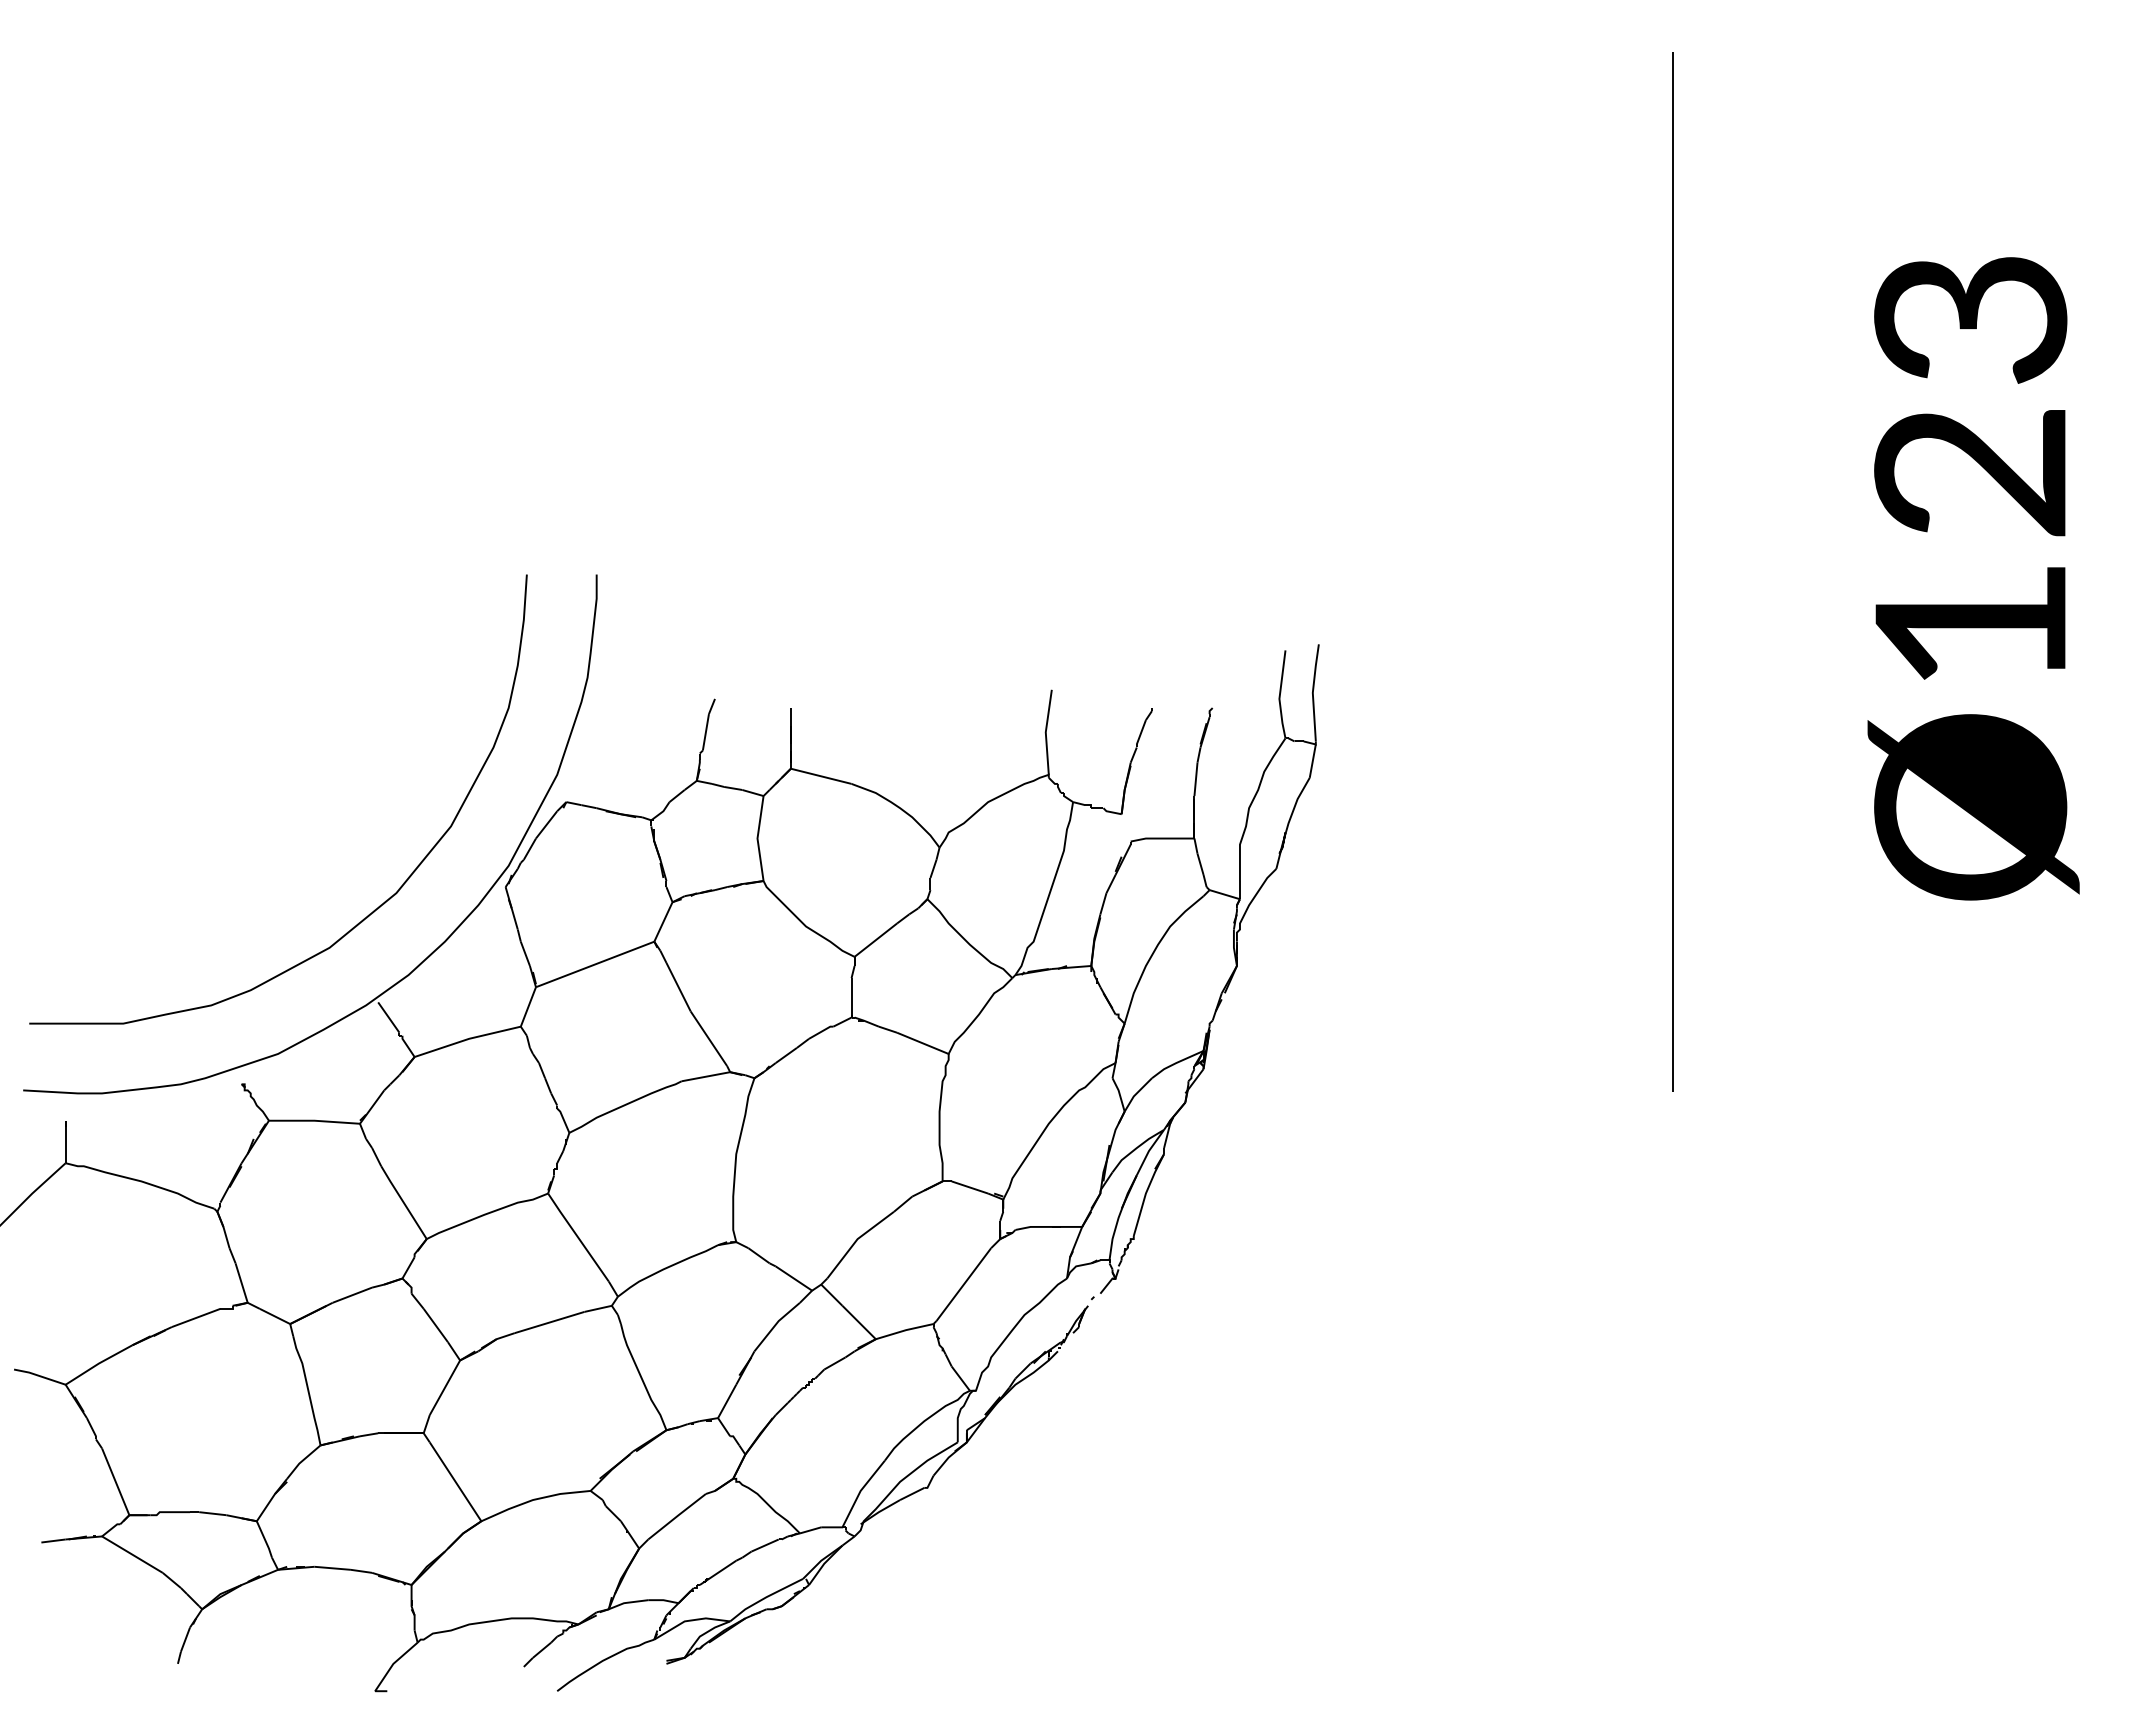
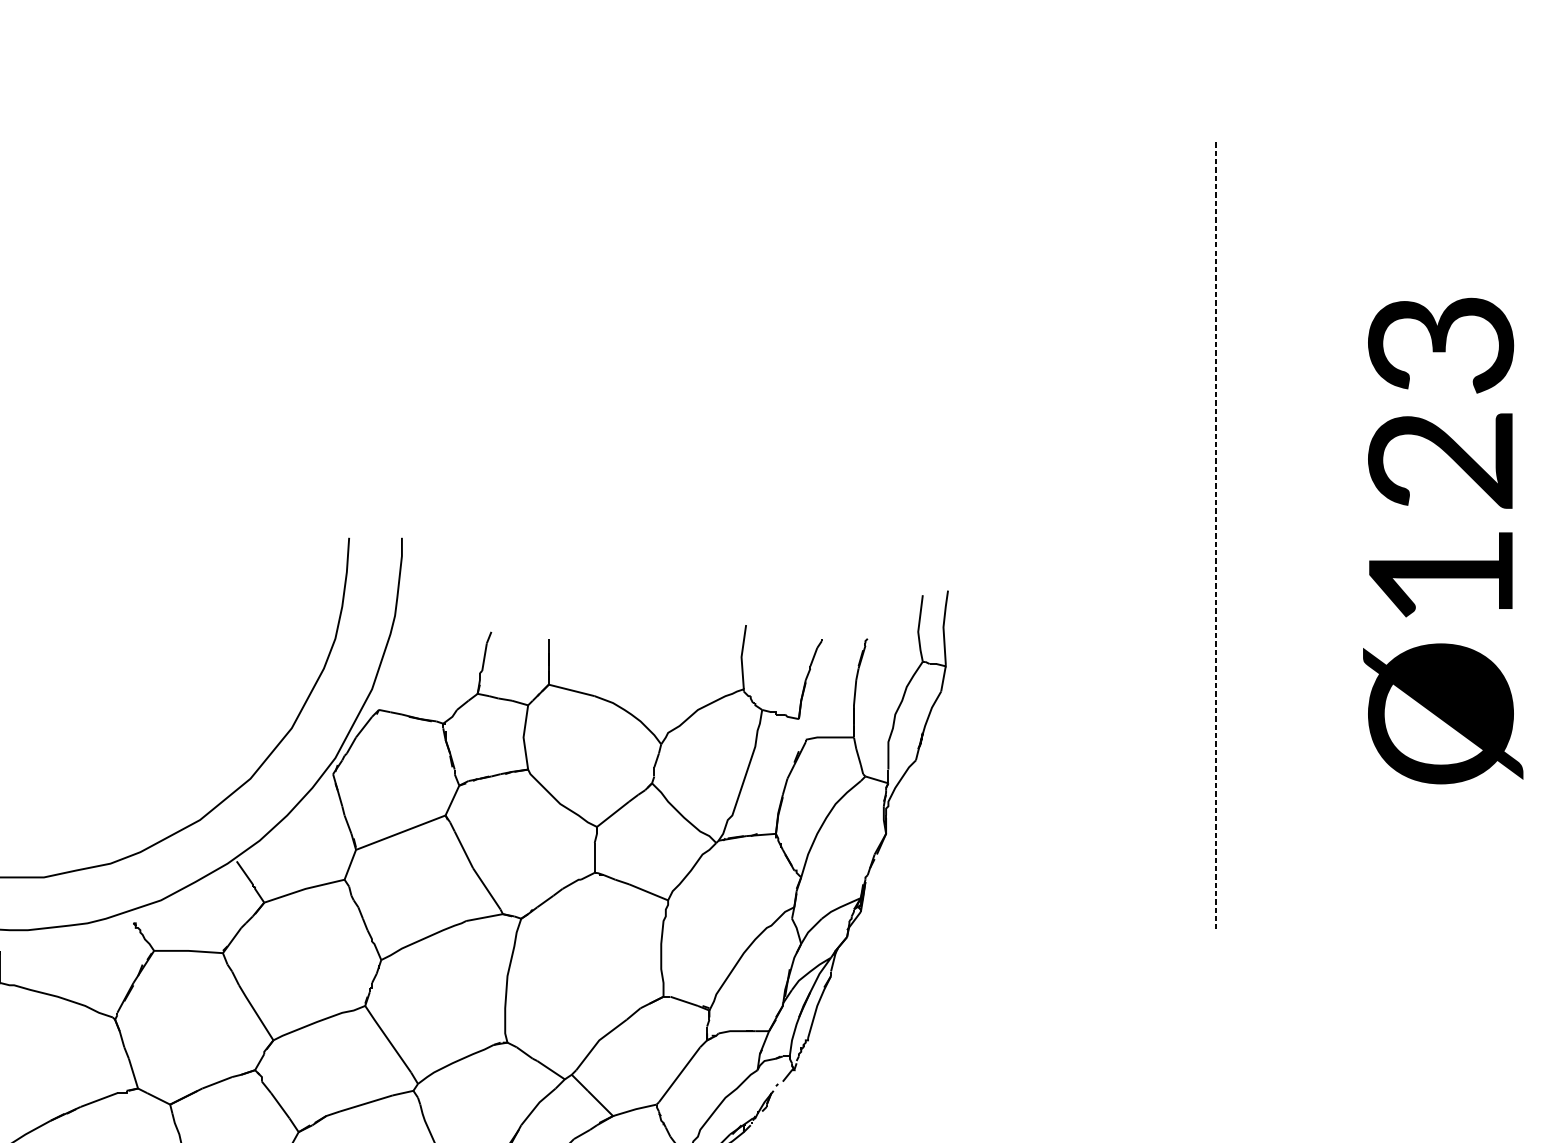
line: (1673, 572) -> (1216, 536), solid -> dashed

